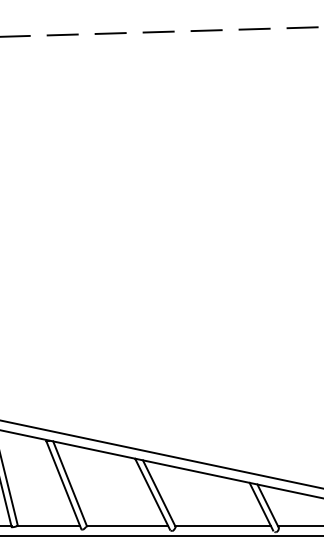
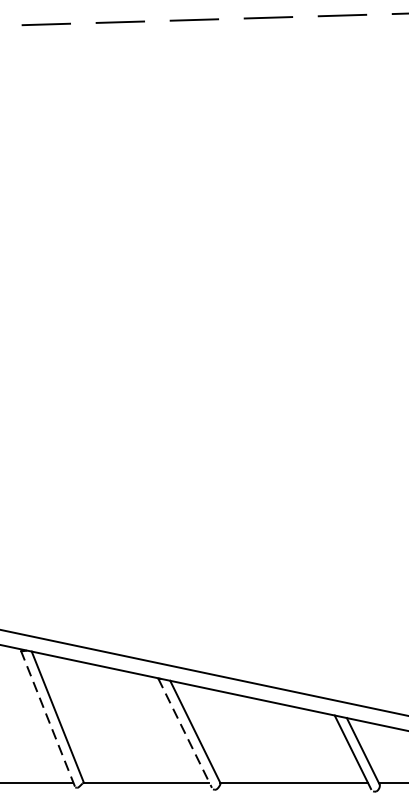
line: (63, 484) -> (47, 718), solid -> dashed
line: (152, 494) -> (184, 733), solid -> dashed

